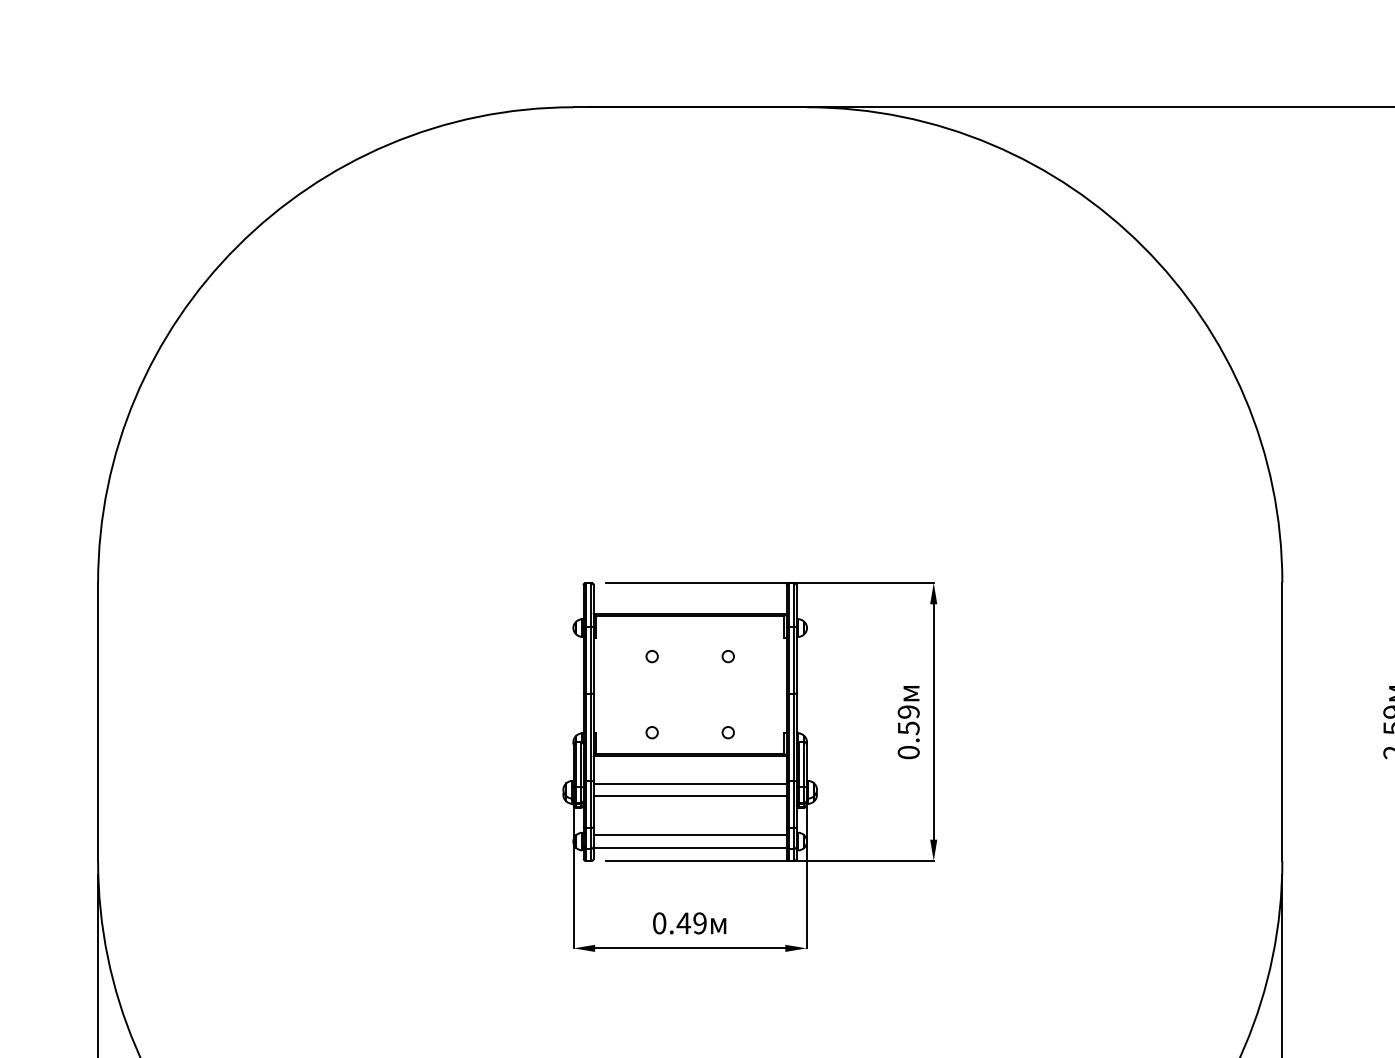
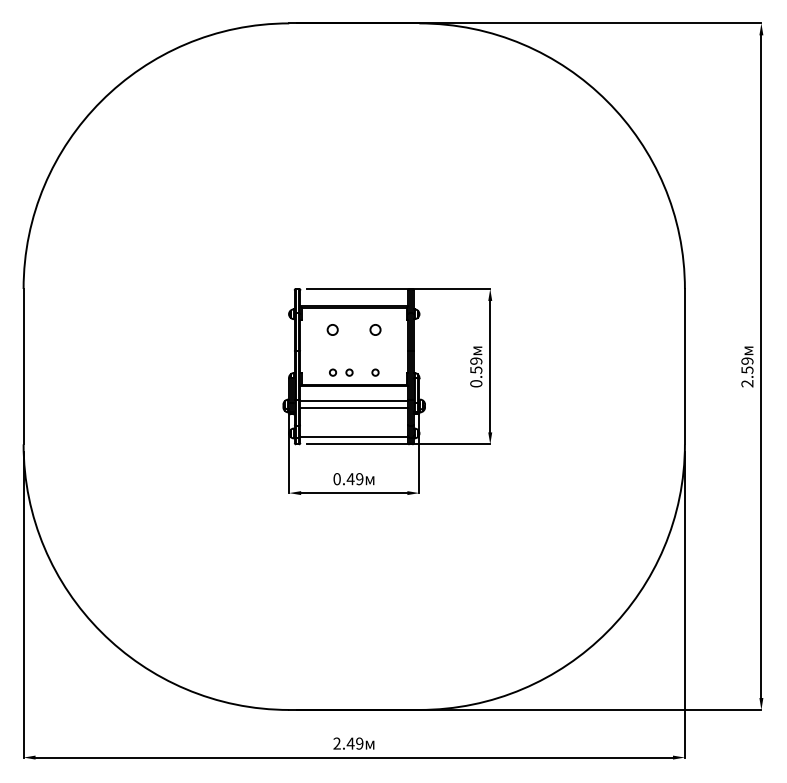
circle: (653, 657) -> (333, 330), size x1.6
circle: (728, 657) -> (375, 330), size x1.6
circle: (681, 732) -> (349, 372), added
line: (690, 836) -> (354, 430), removed

